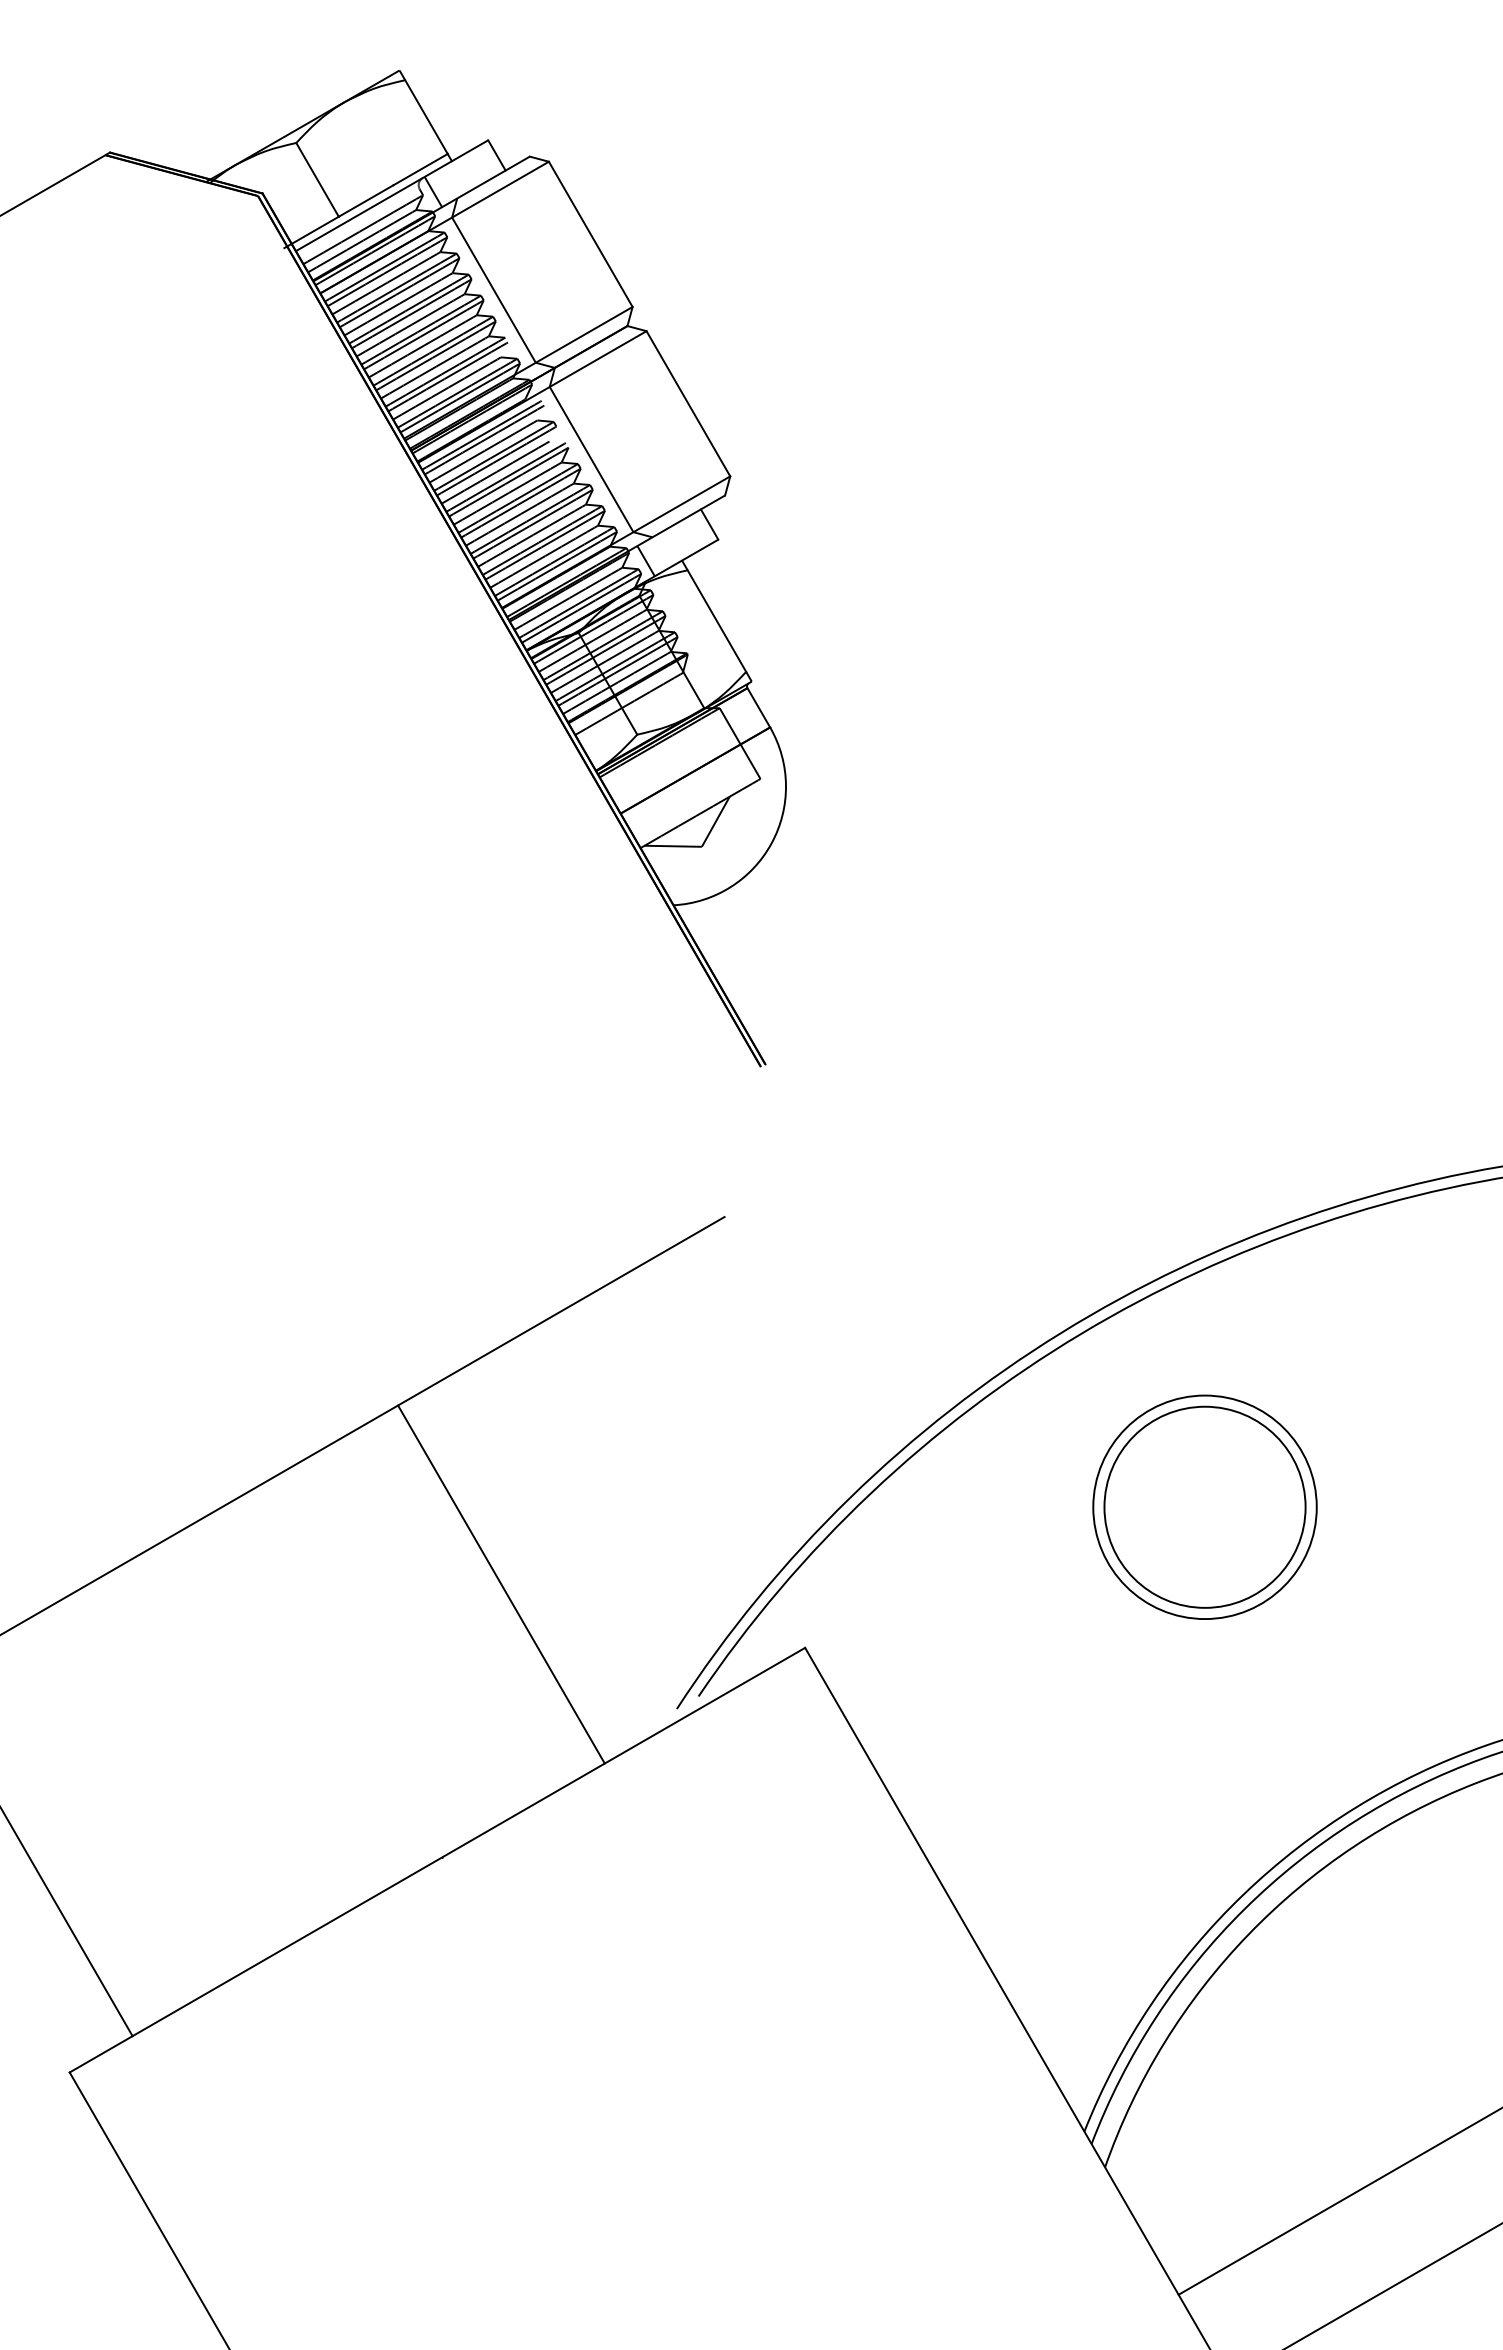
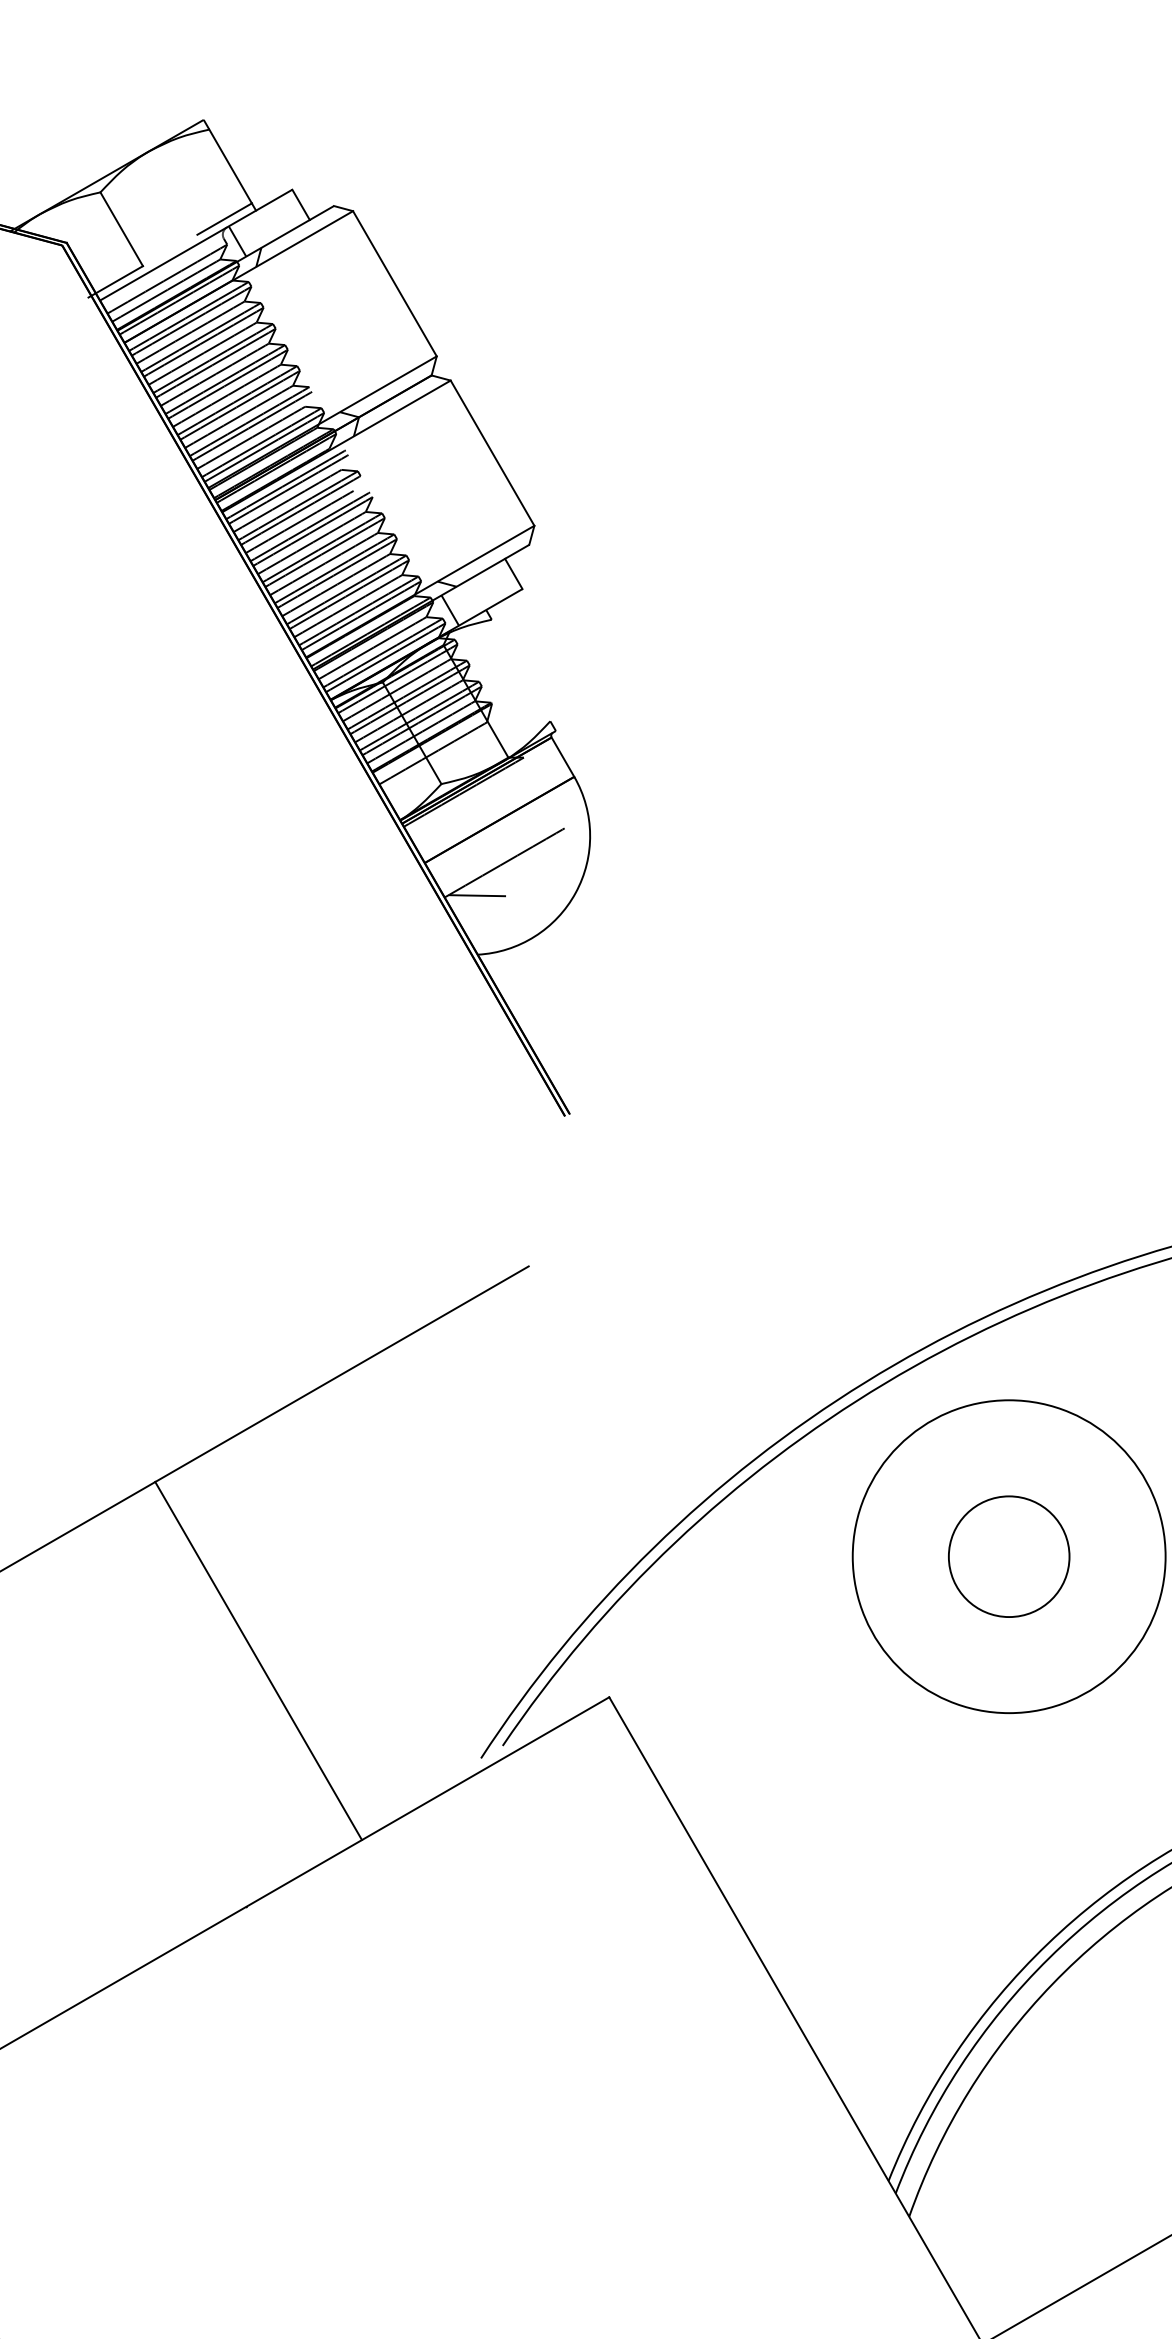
line: (365, 200) -> (169, 249), removed
line: (493, 289) -> (297, 338), removed
line: (591, 459) -> (395, 508), removed
line: (716, 620) -> (520, 669), removed
line: (739, 743) -> (543, 792), removed
line: (715, 821) -> (519, 870), removed
circle: (1204, 1506) -> (1008, 1555), size x0.6
circle: (1204, 1507) -> (1008, 1556), size x1.4
line: (501, 1584) -> (258, 1660), moved

